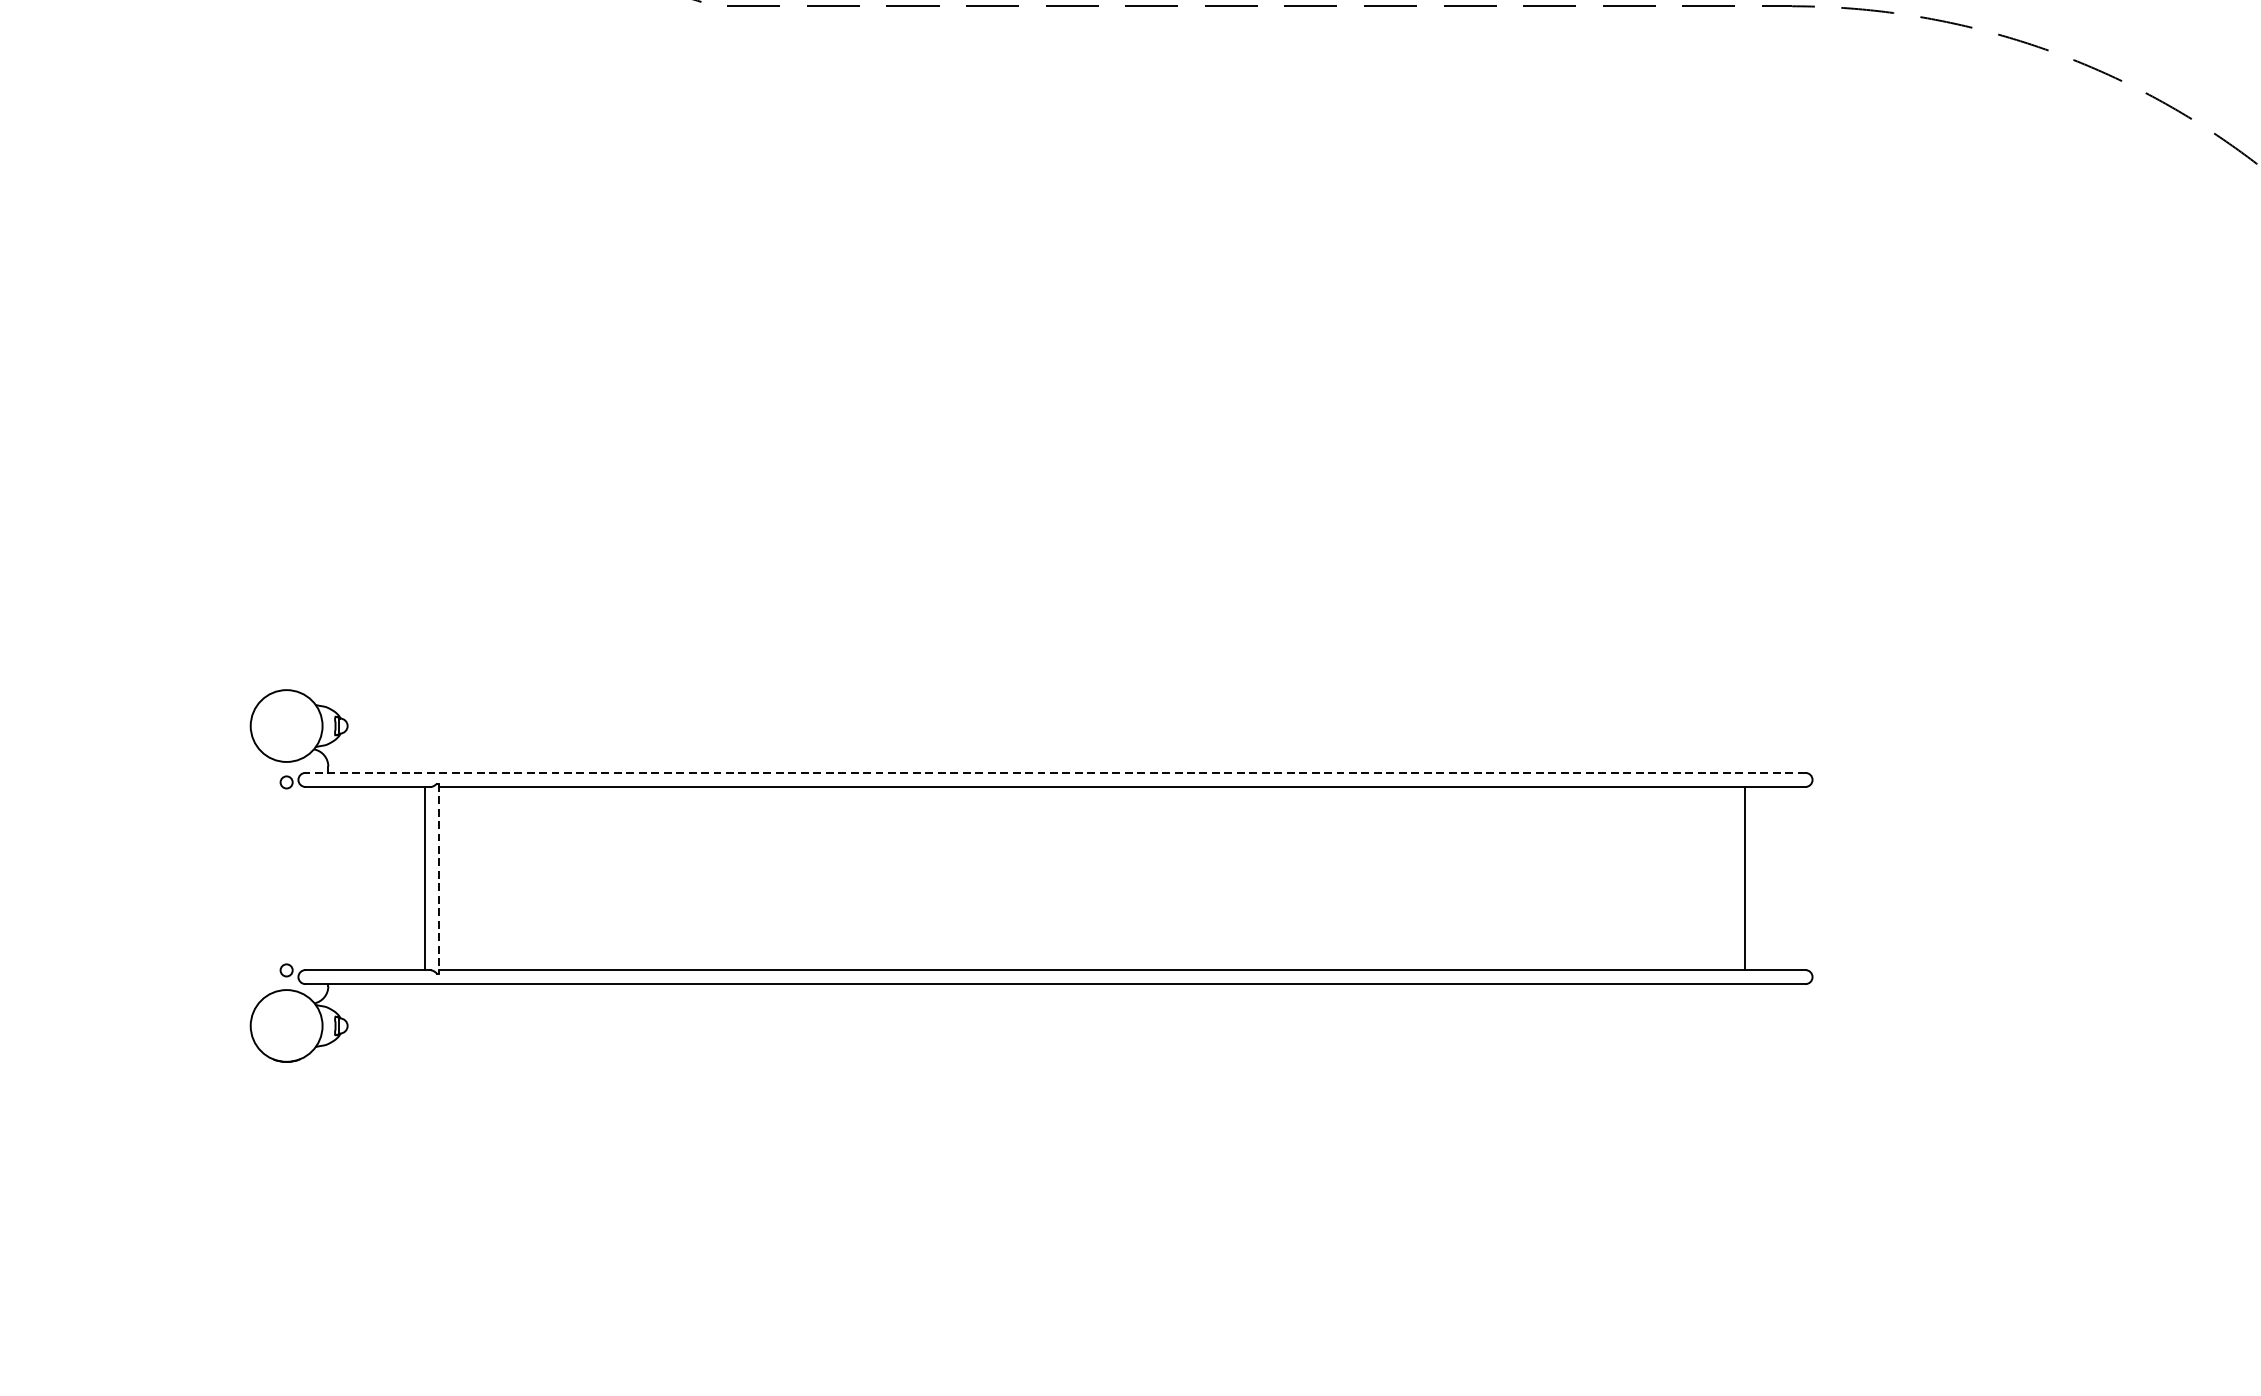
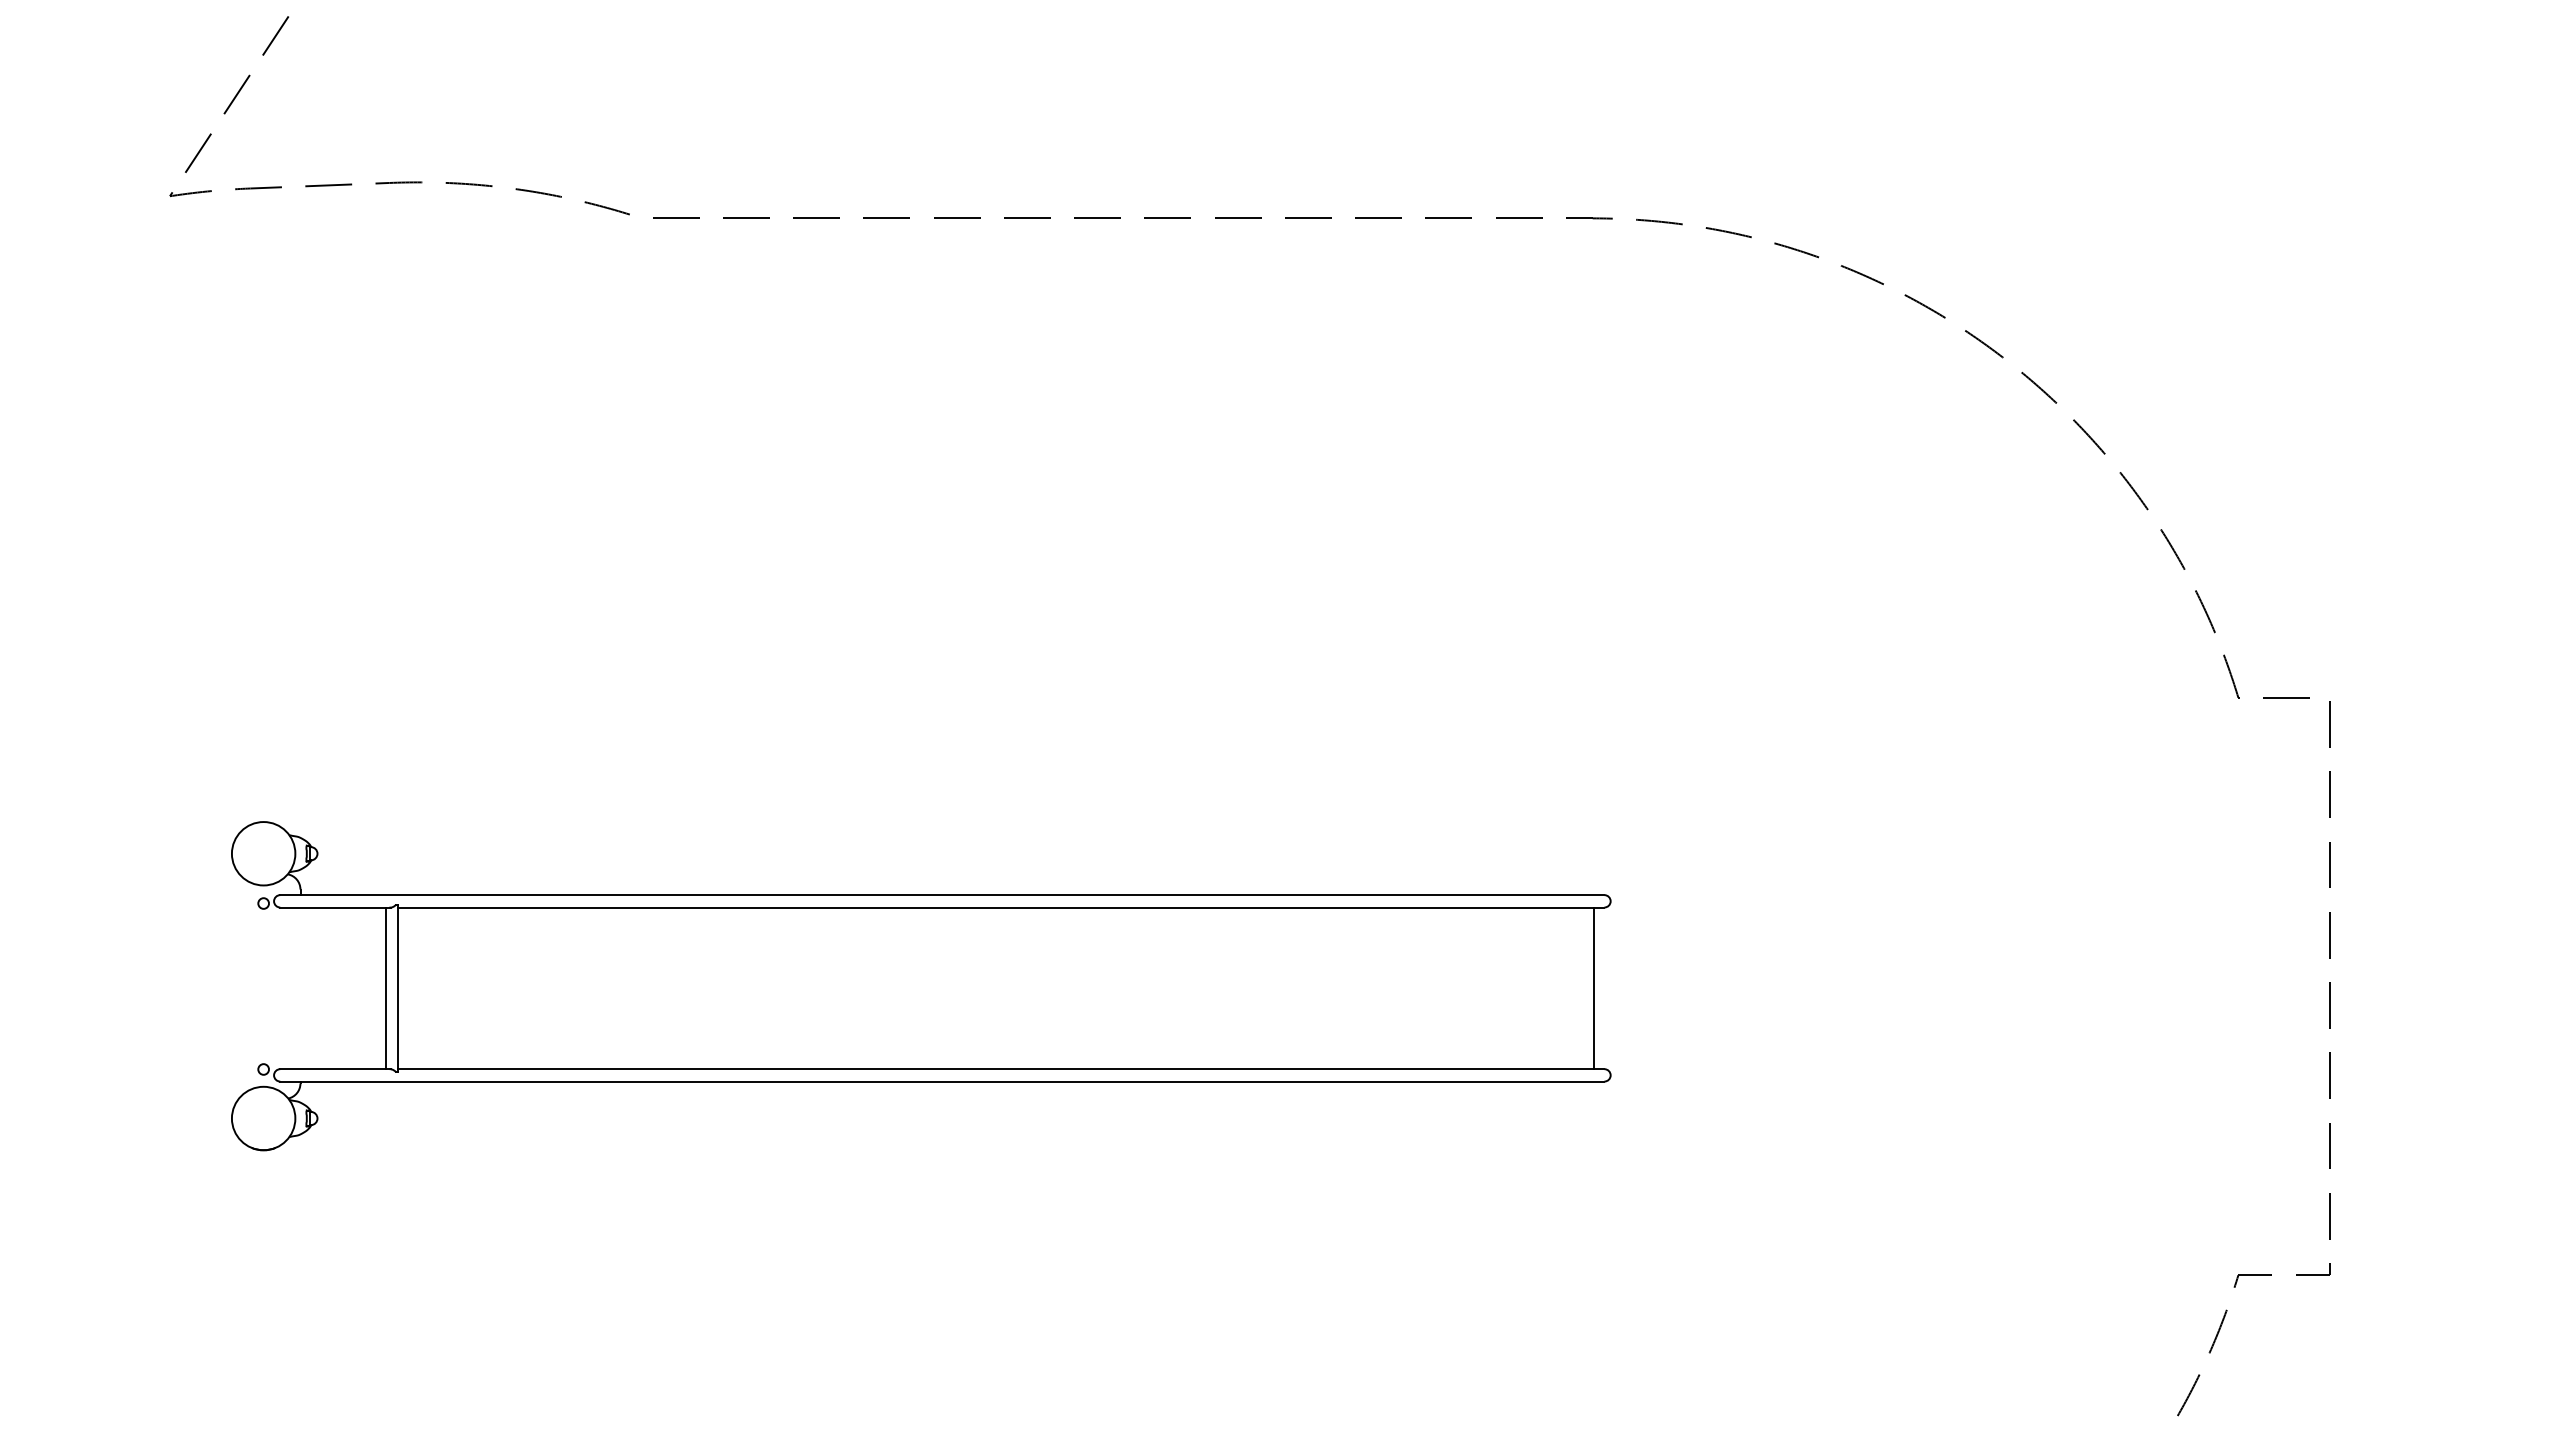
line: (1054, 773) -> (941, 895), dashed -> solid
line: (439, 878) -> (398, 988), dashed -> solid
line: (1745, 878) -> (1594, 988), moved

